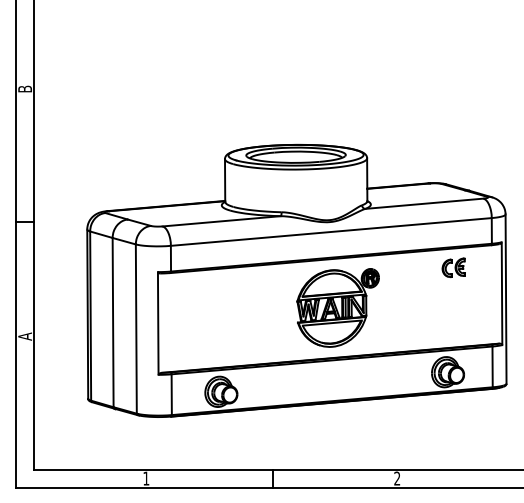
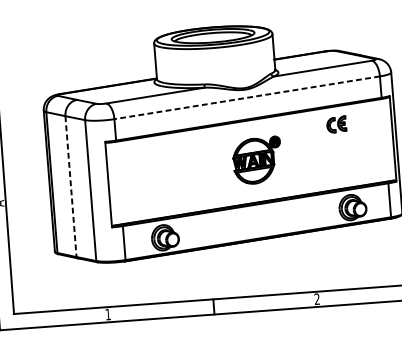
line: (330, 232) -> (246, 98), solid -> dashed
part: (453, 267) -> (336, 124), moved
part: (337, 307) -> (256, 160), size x0.7
line: (113, 322) -> (71, 186), solid -> dashed

